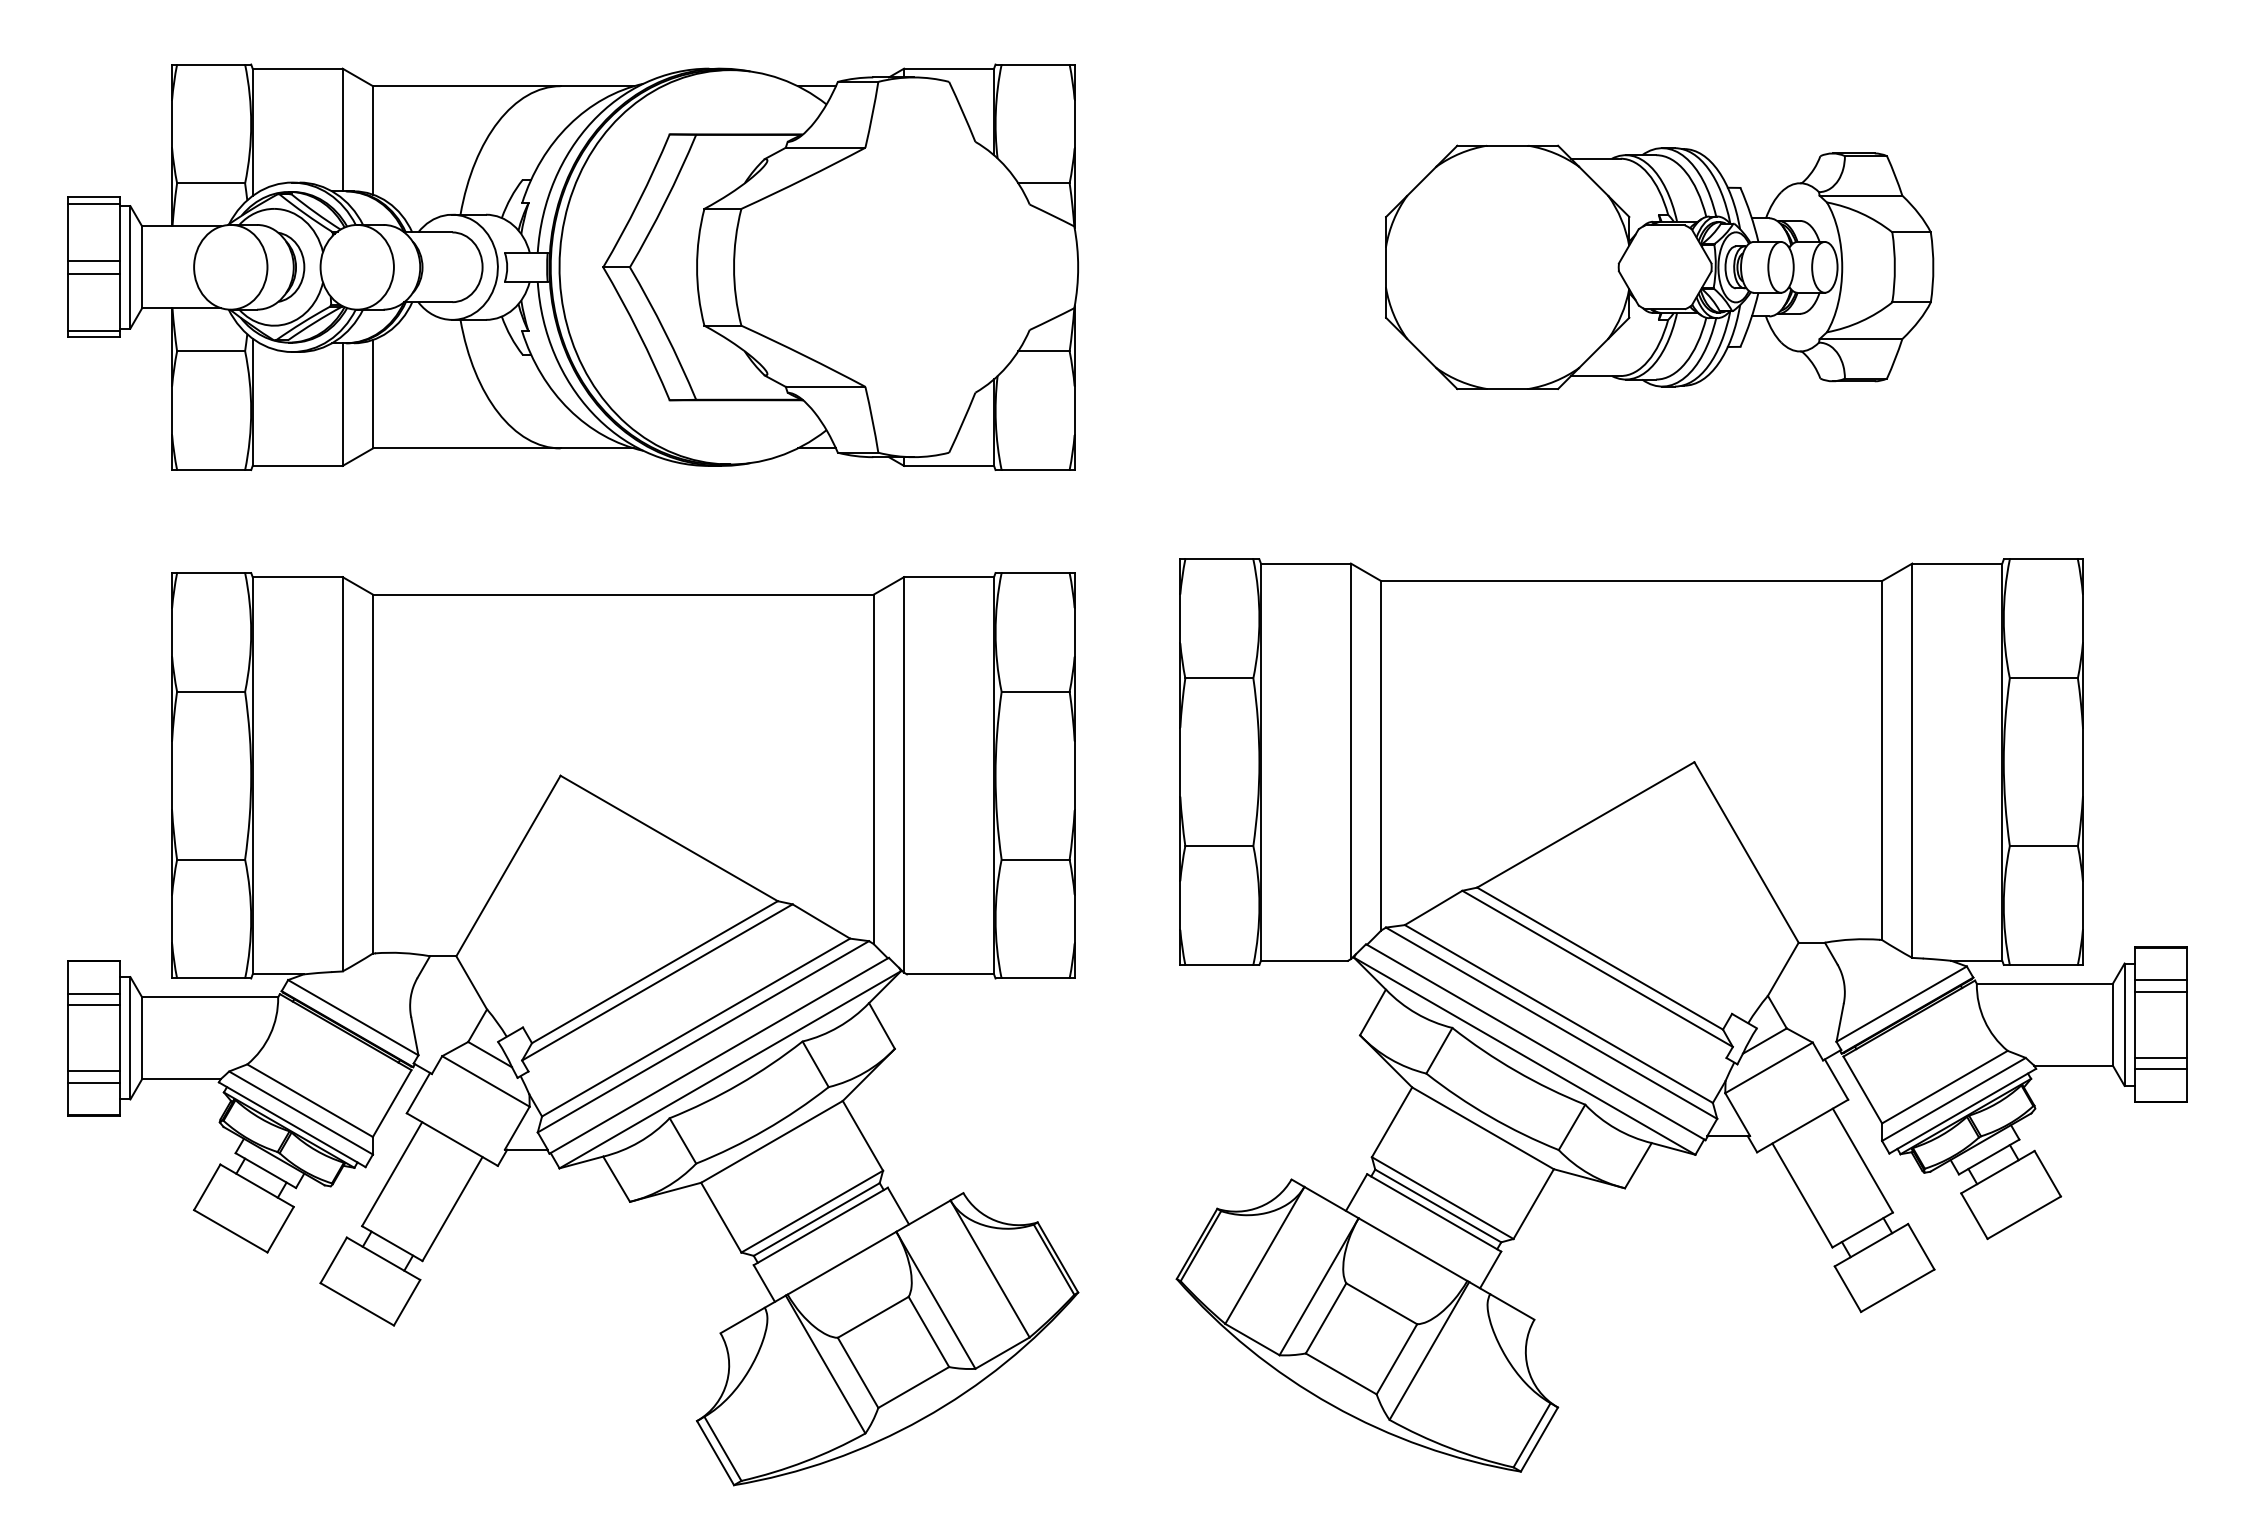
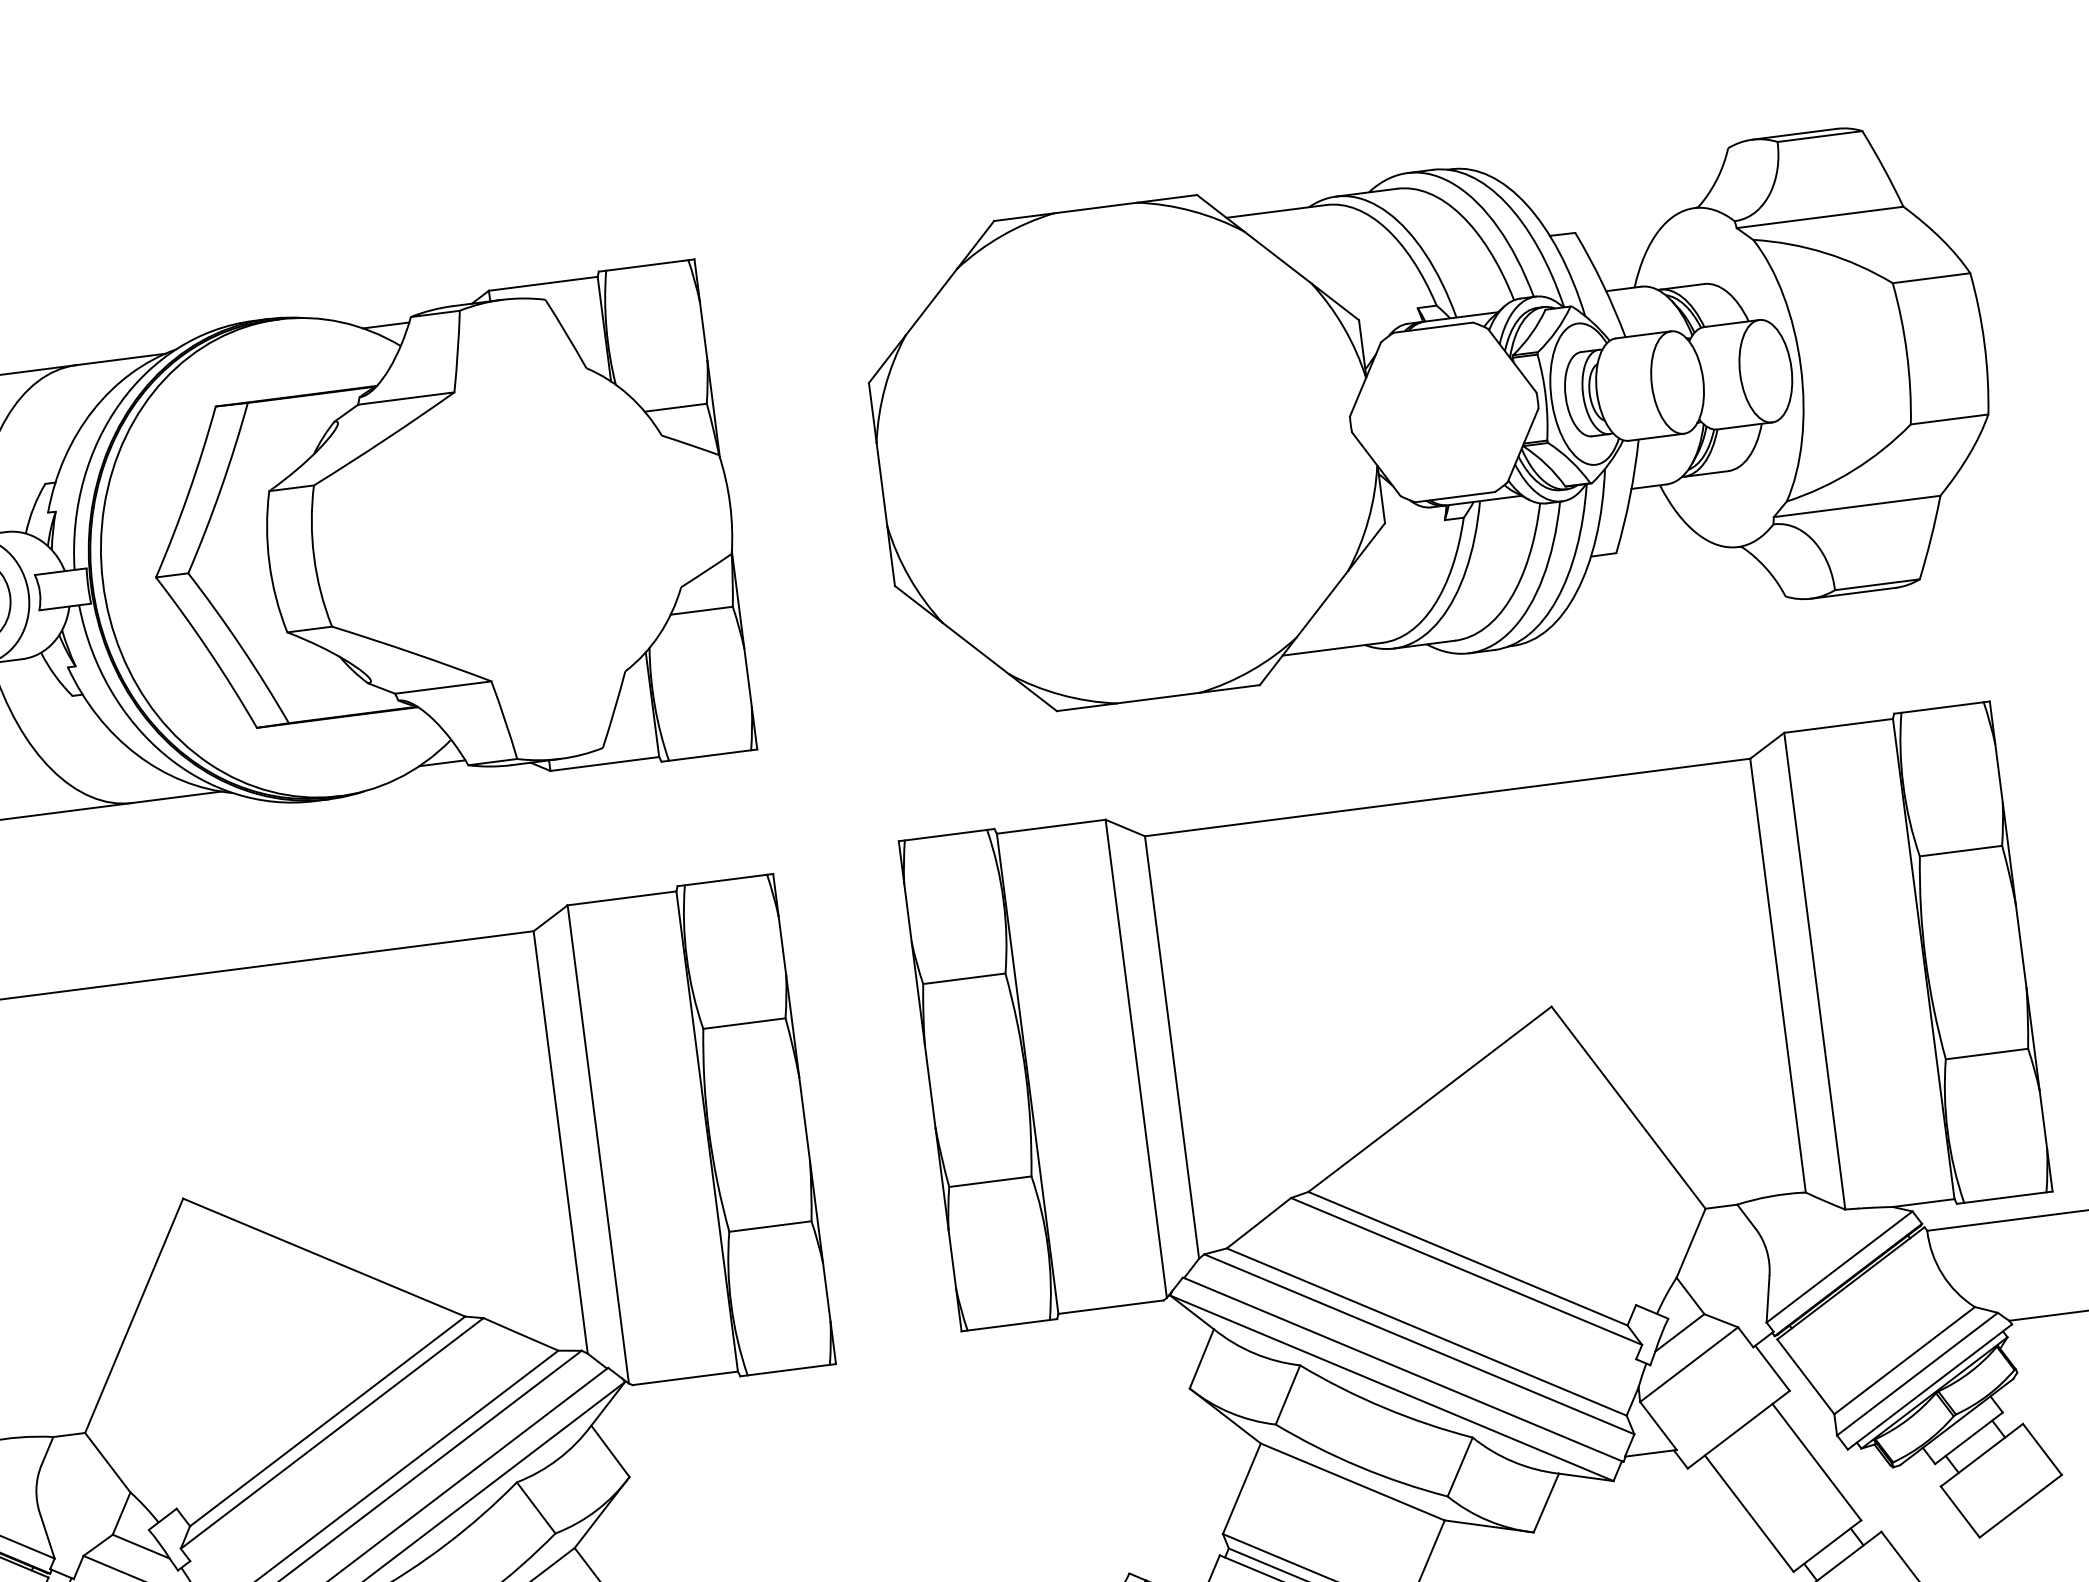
part: (1659, 267) -> (1432, 414), size x1.67

